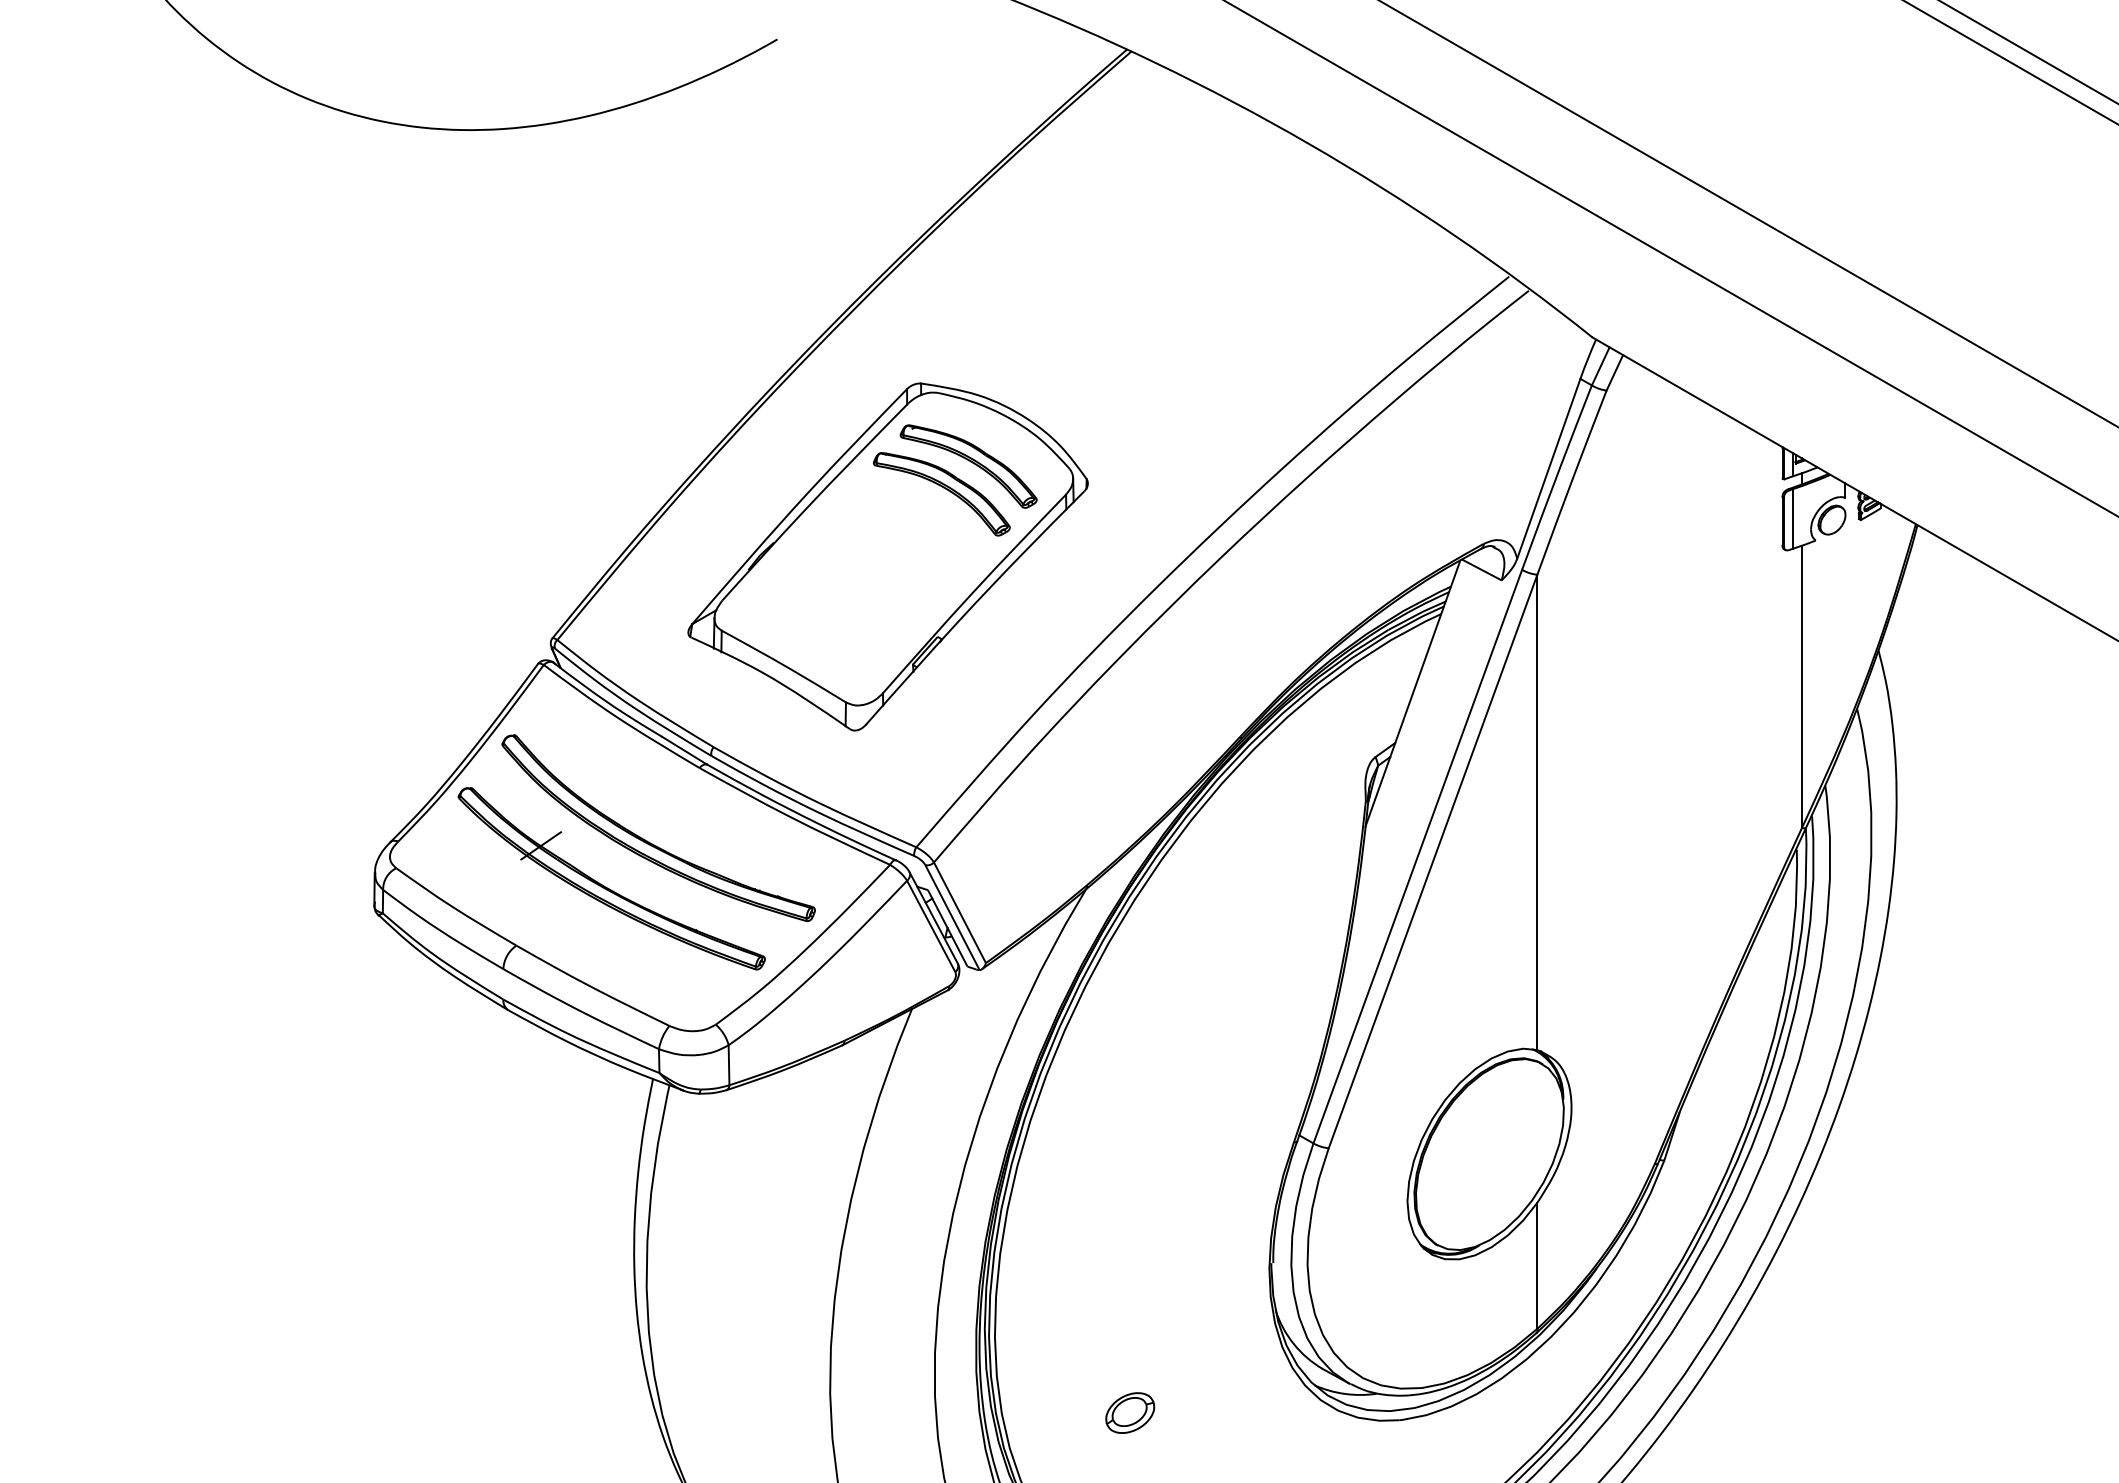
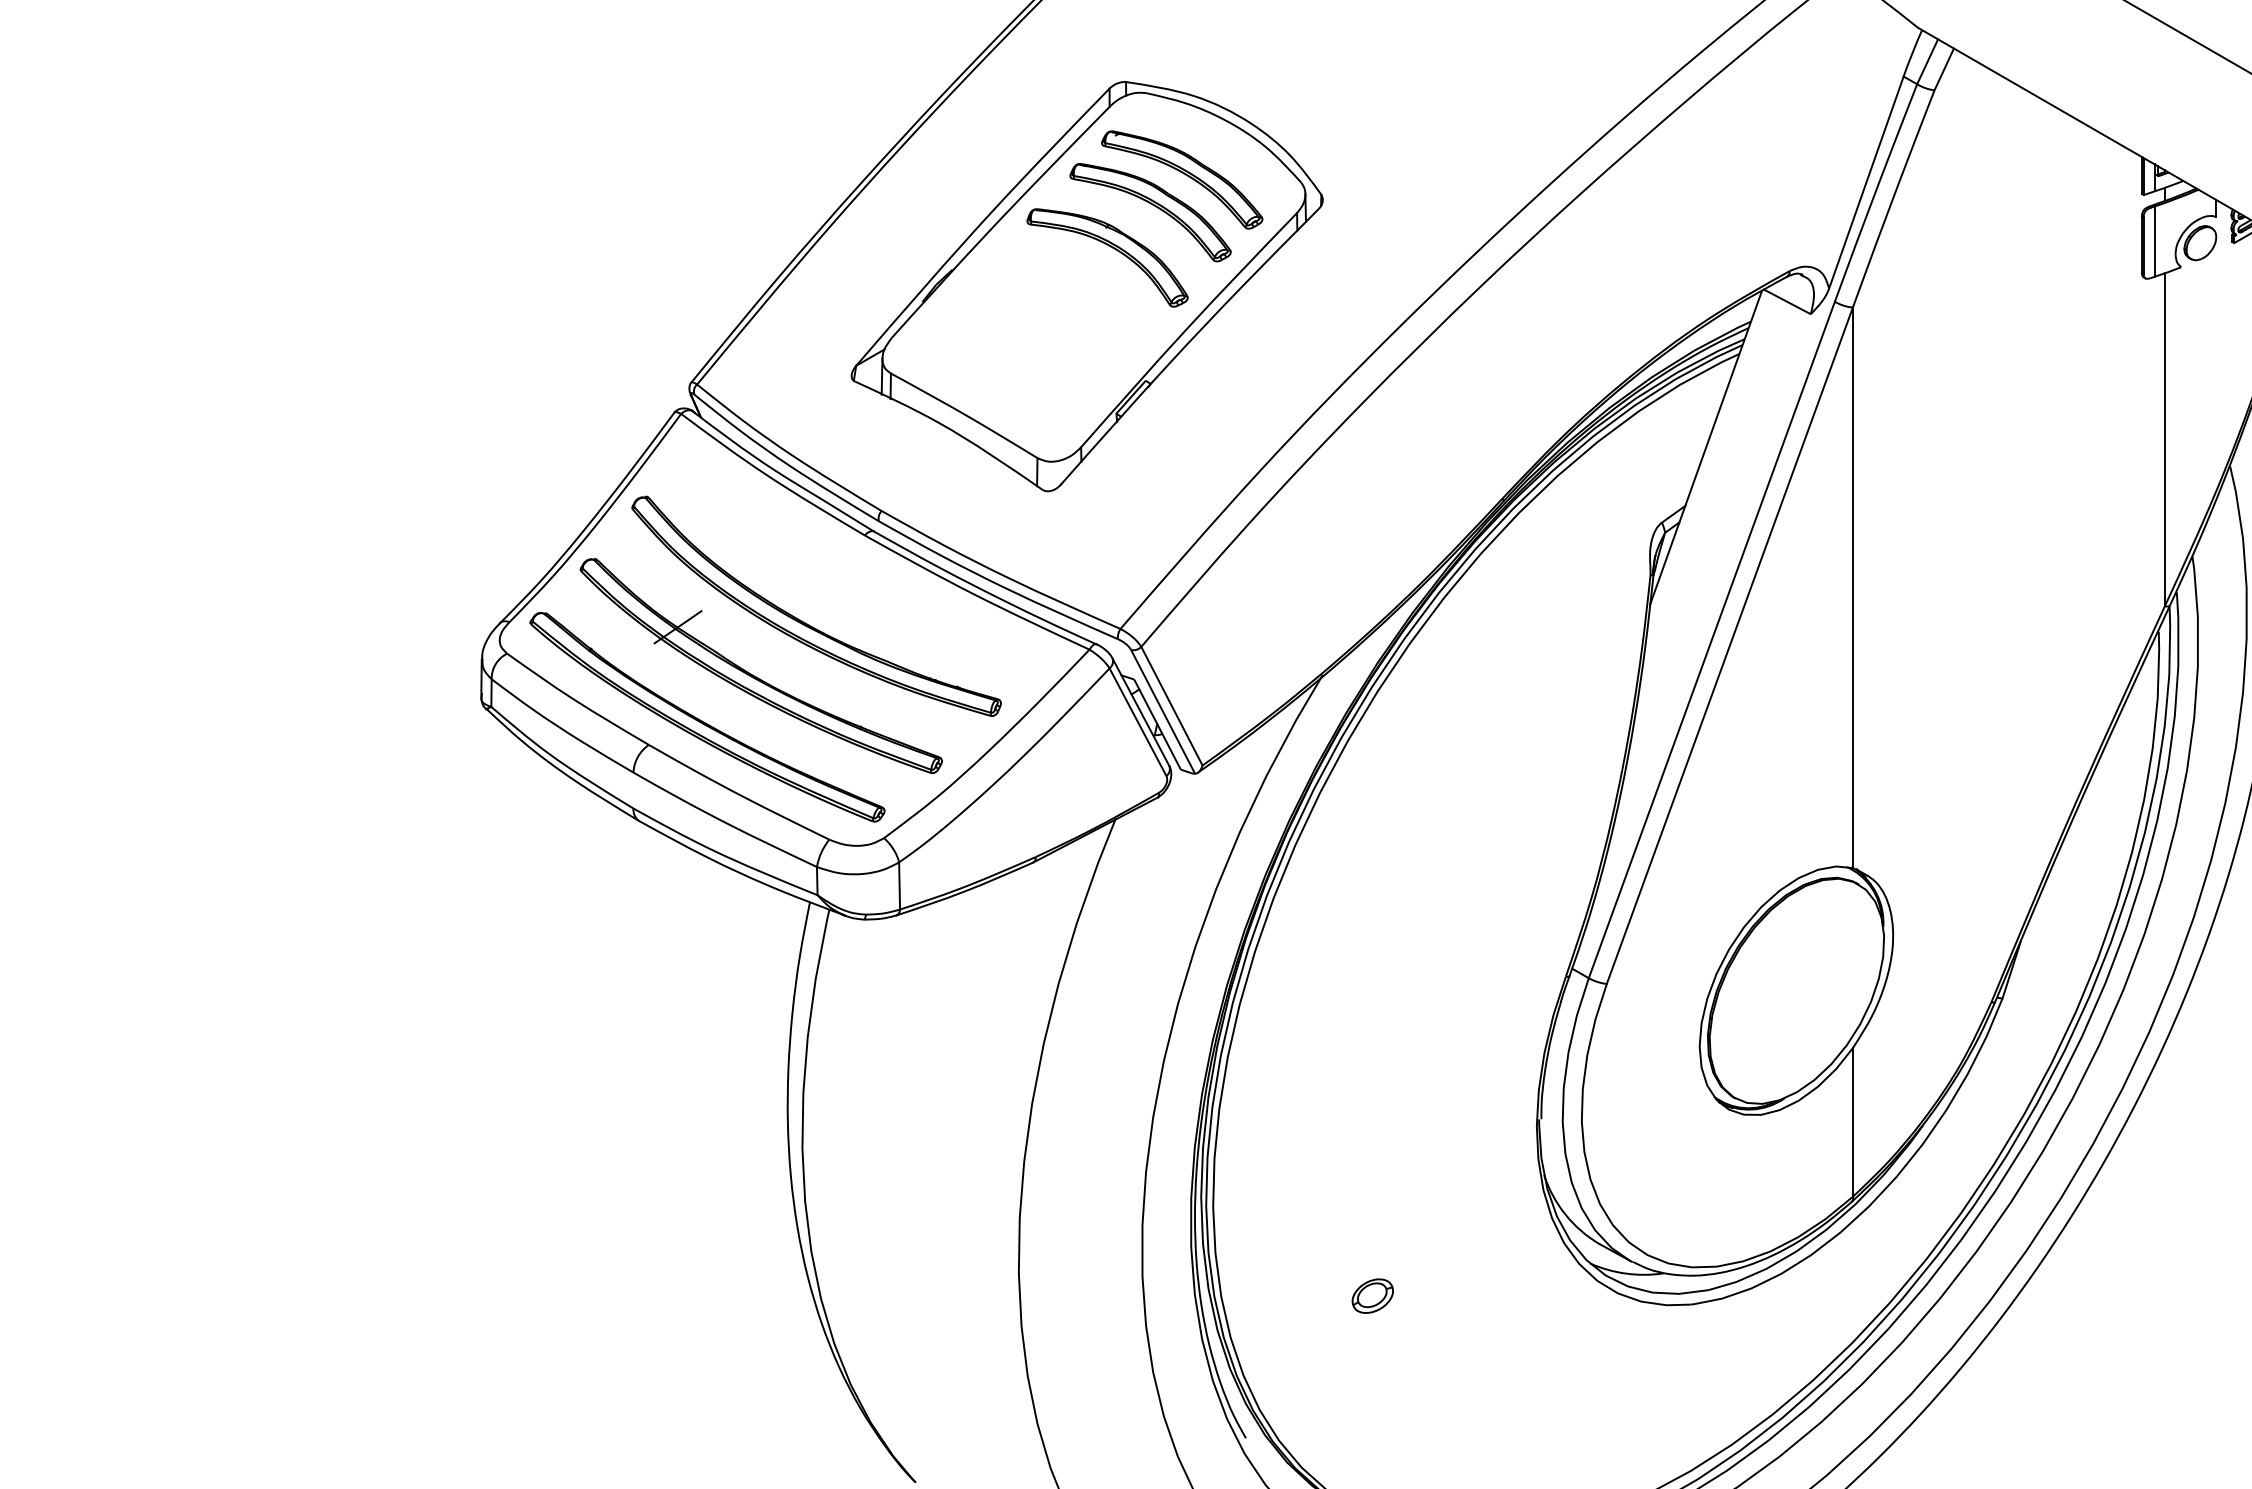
part: (908, 524) -> (1111, 248), added
part: (566, 921) -> (707, 716), added
part: (1130, 1412) -> (1373, 1295), size x0.71

